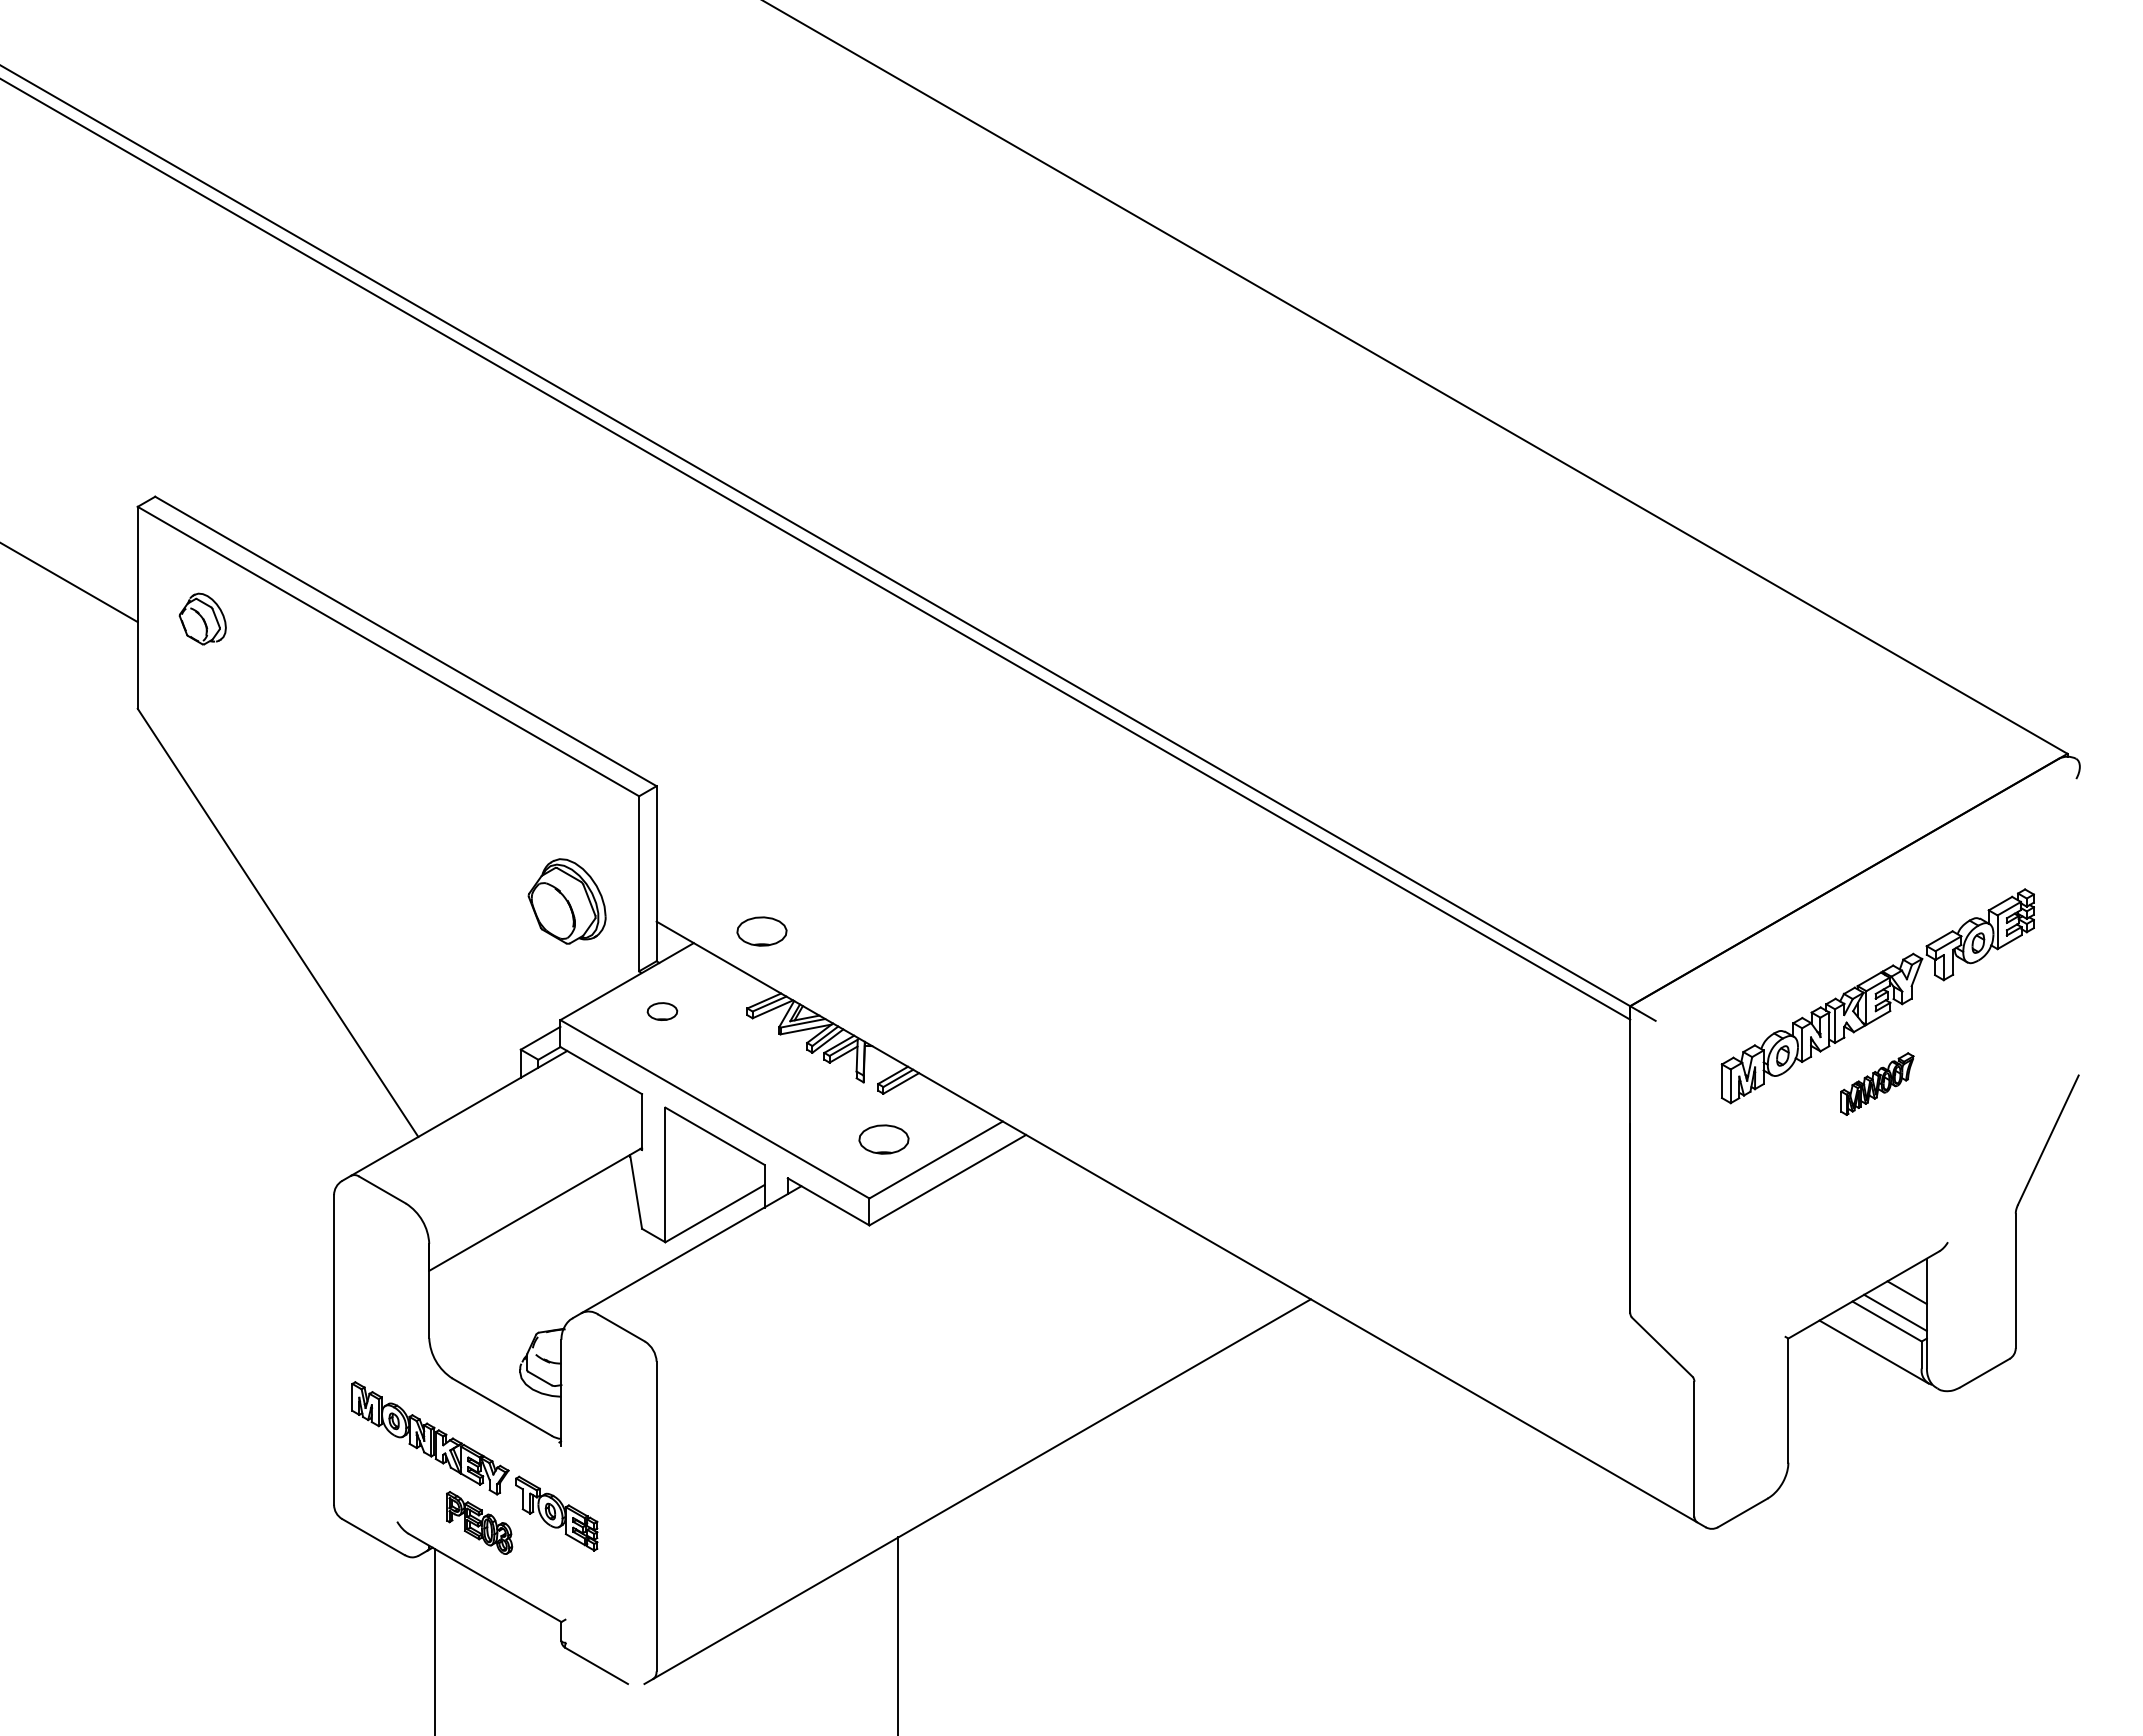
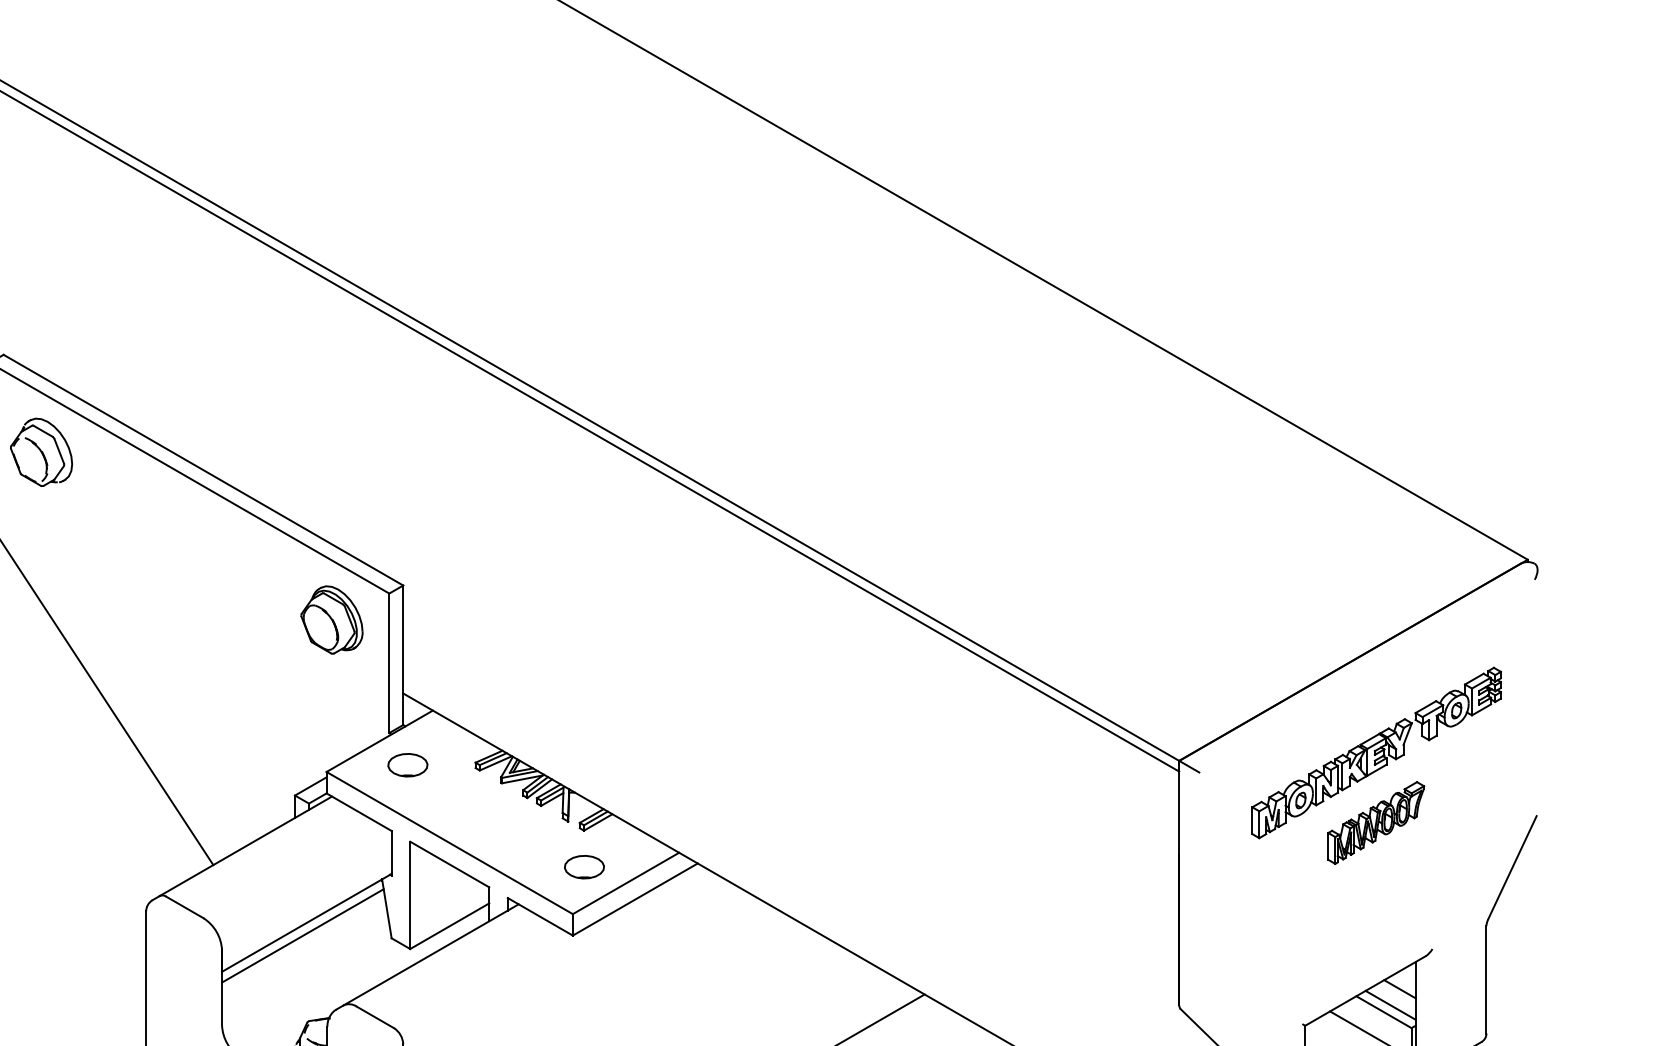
part: (202, 618) -> (41, 451), size x1.67
part: (566, 901) -> (331, 620), moved
part: (761, 931) -> (486, 701), removed
part: (662, 1011) -> (407, 765), size x1.67
part: (1877, 1083) -> (1376, 822), size x1.67
line: (530, 1225) -> (302, 935), added

